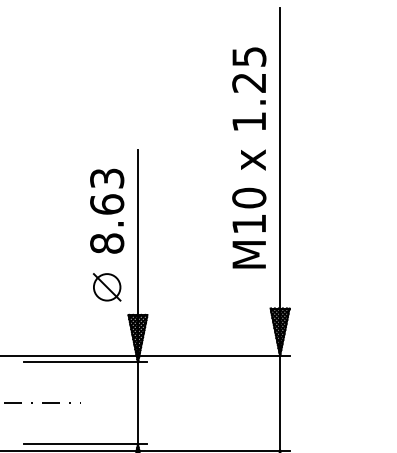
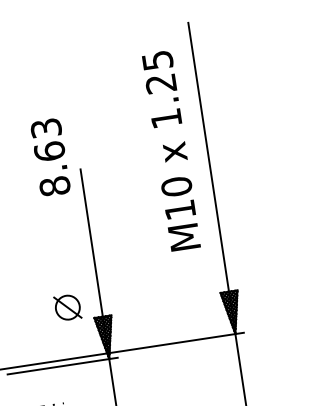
text: (249, 157) -> (171, 150), moved
text: (107, 210) -> (50, 156), moved
part: (106, 287) -> (67, 307), moved

